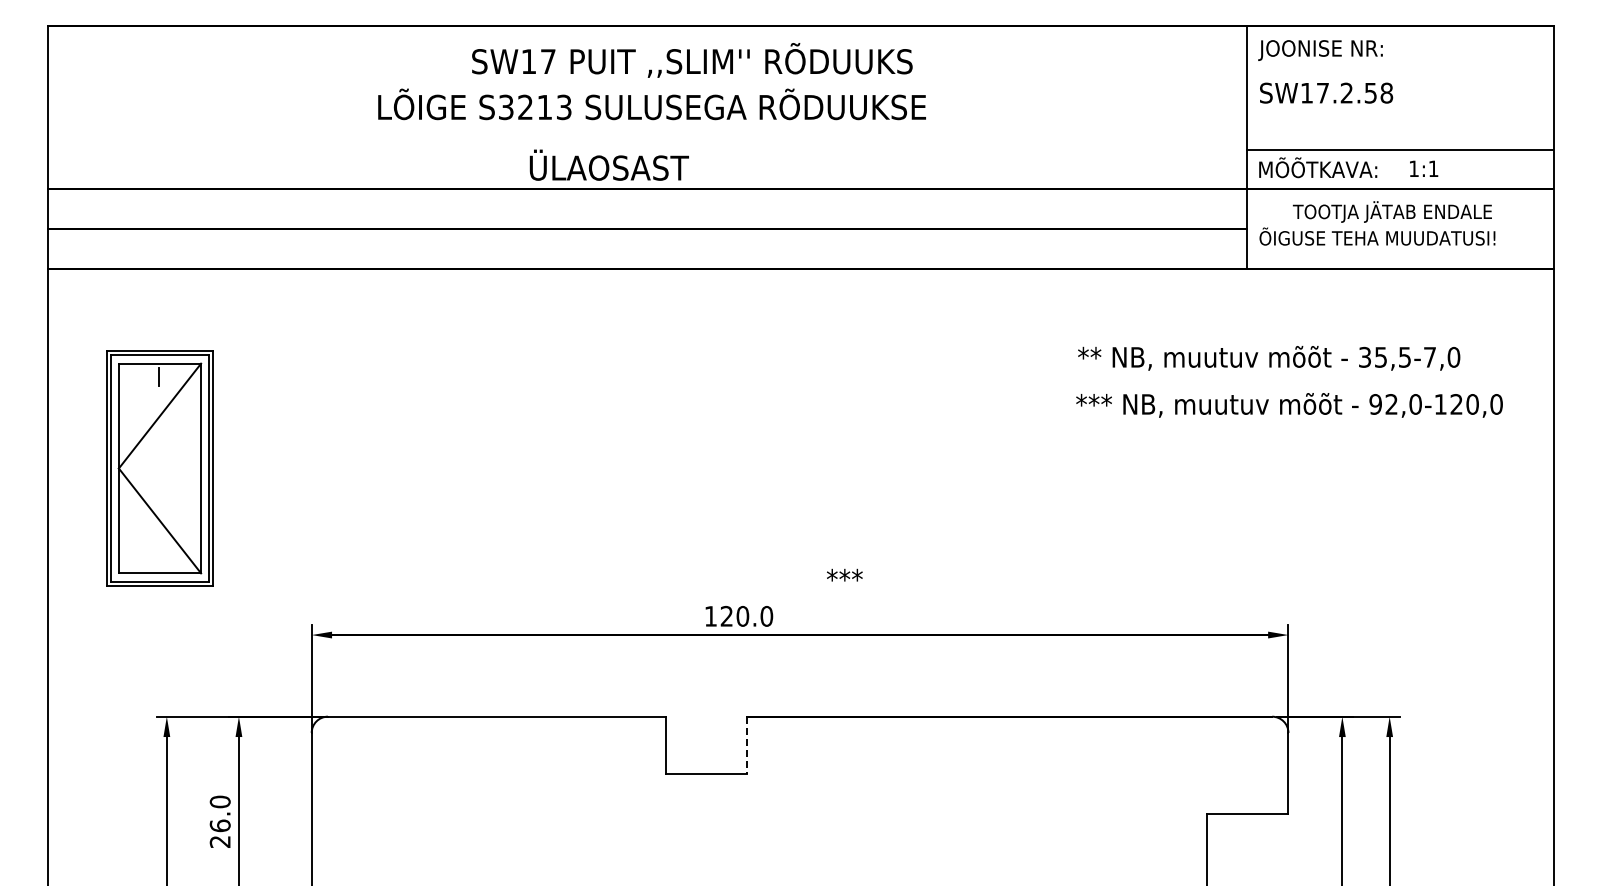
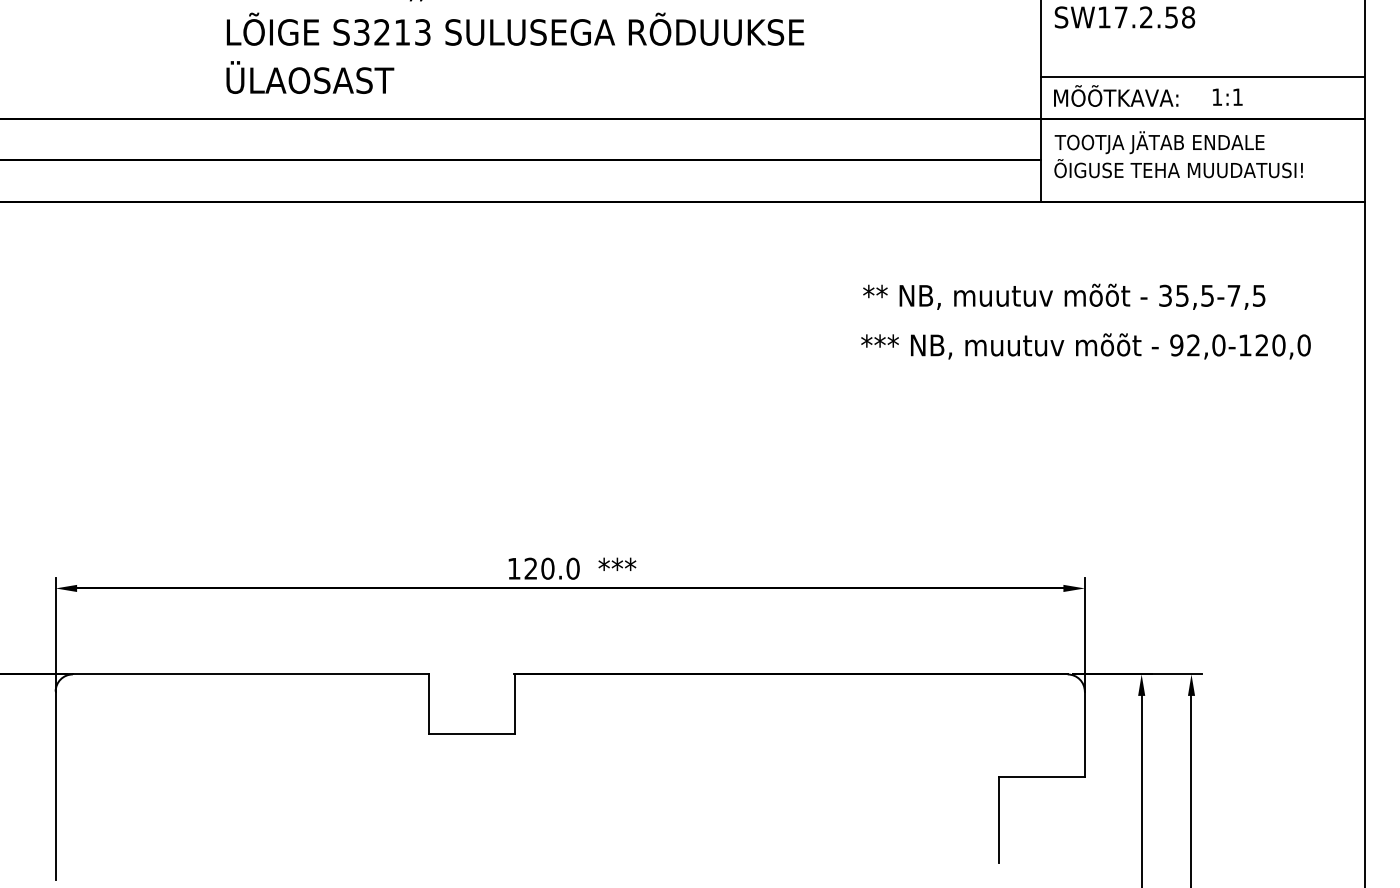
text: (651, 104) -> (514, 29), moved
text: (608, 164) -> (309, 76), moved
text: (1391, 211) -> (1158, 142), moved
text: (1453, 357) -> (1258, 295), 35,5-7,0 -> 35,5-7,5
text: (844, 574) -> (617, 563), moved
text: (739, 616) -> (544, 568), moved
line: (747, 745) -> (514, 704), dashed -> solid

